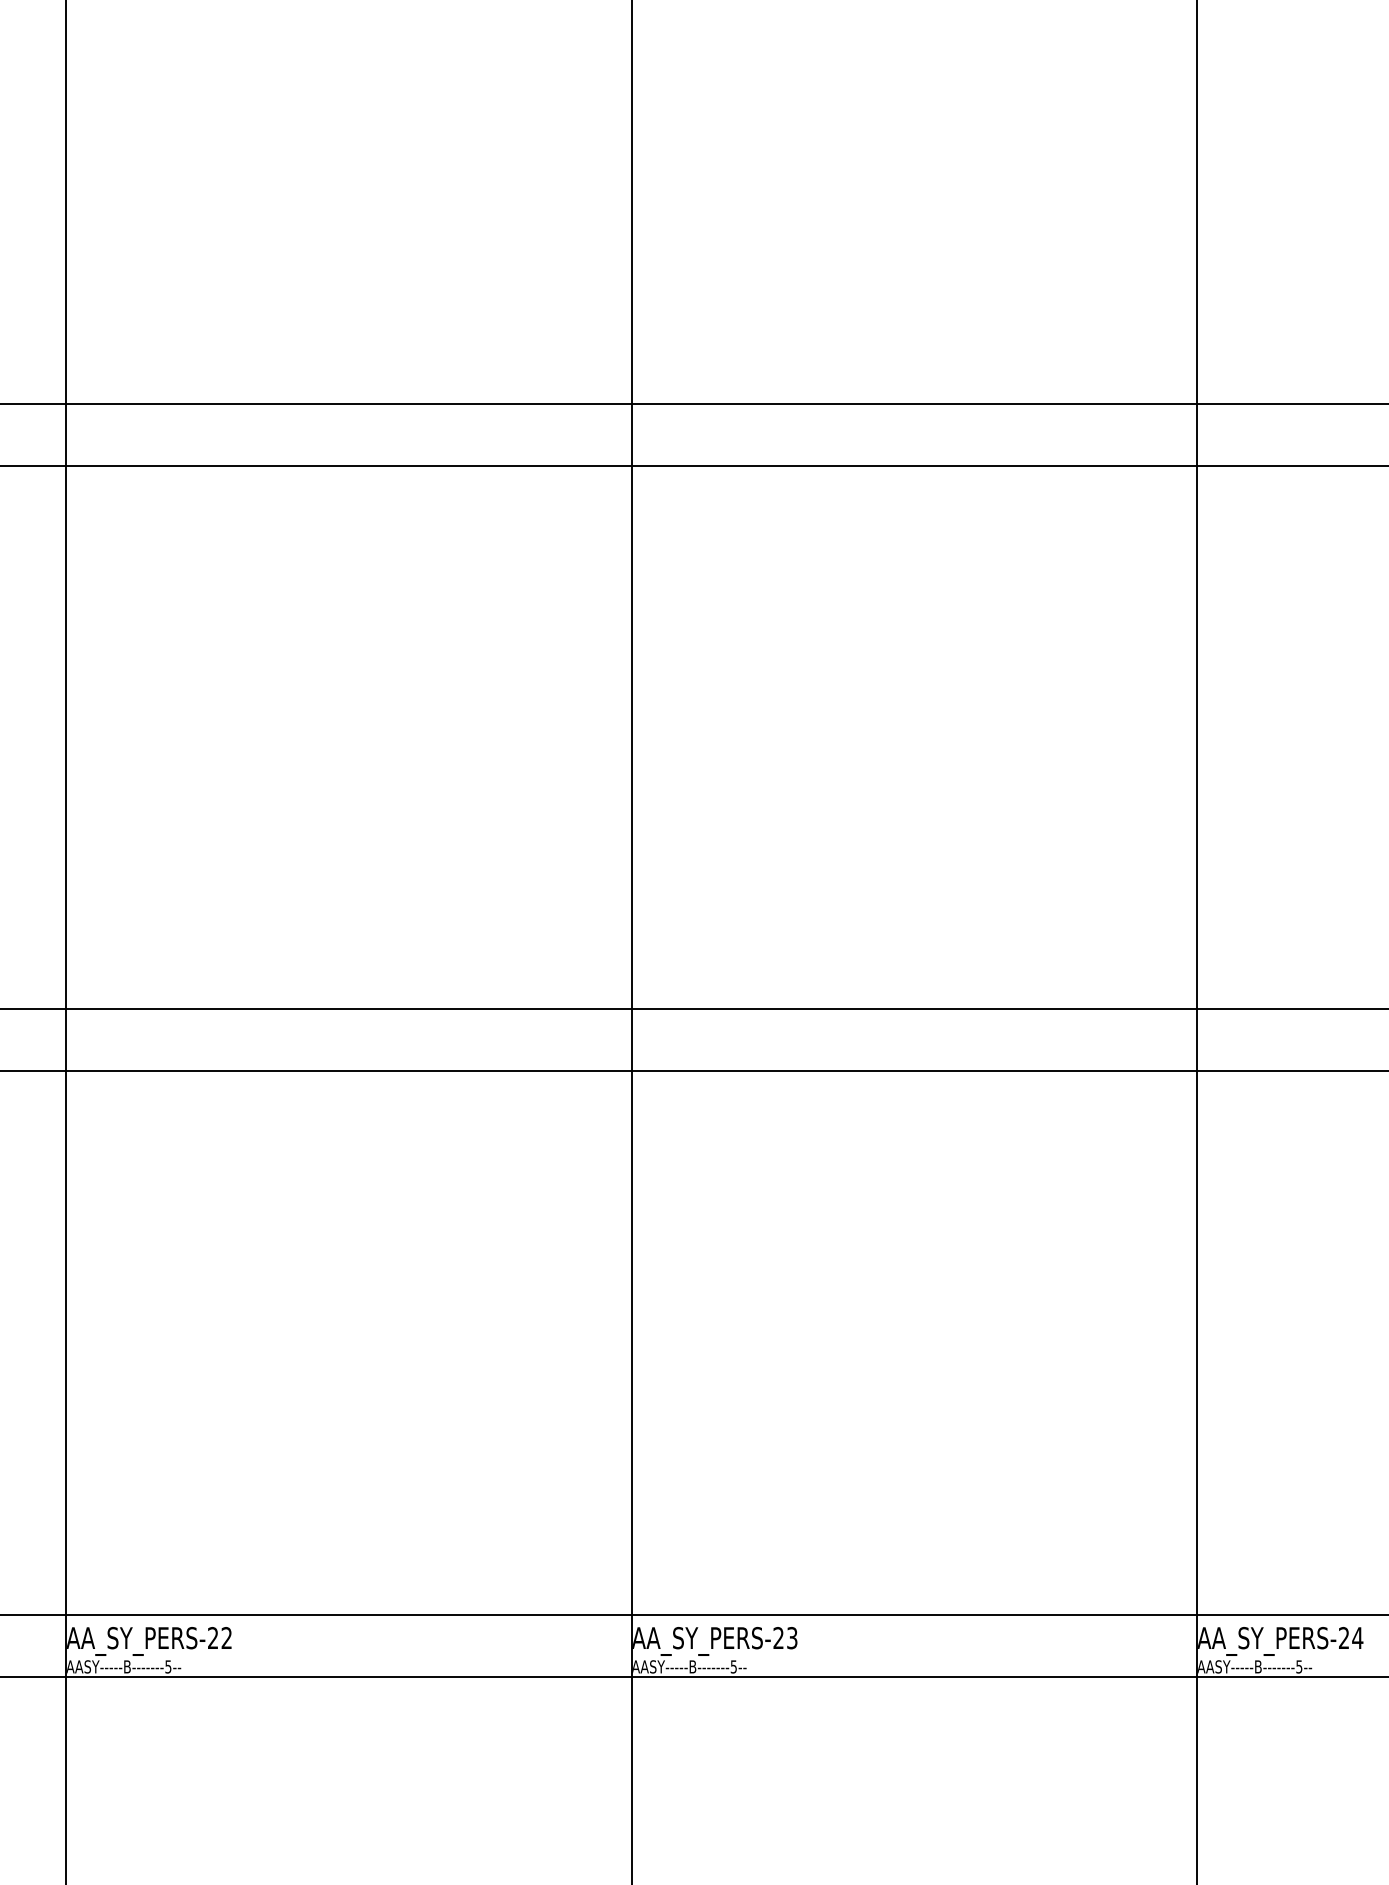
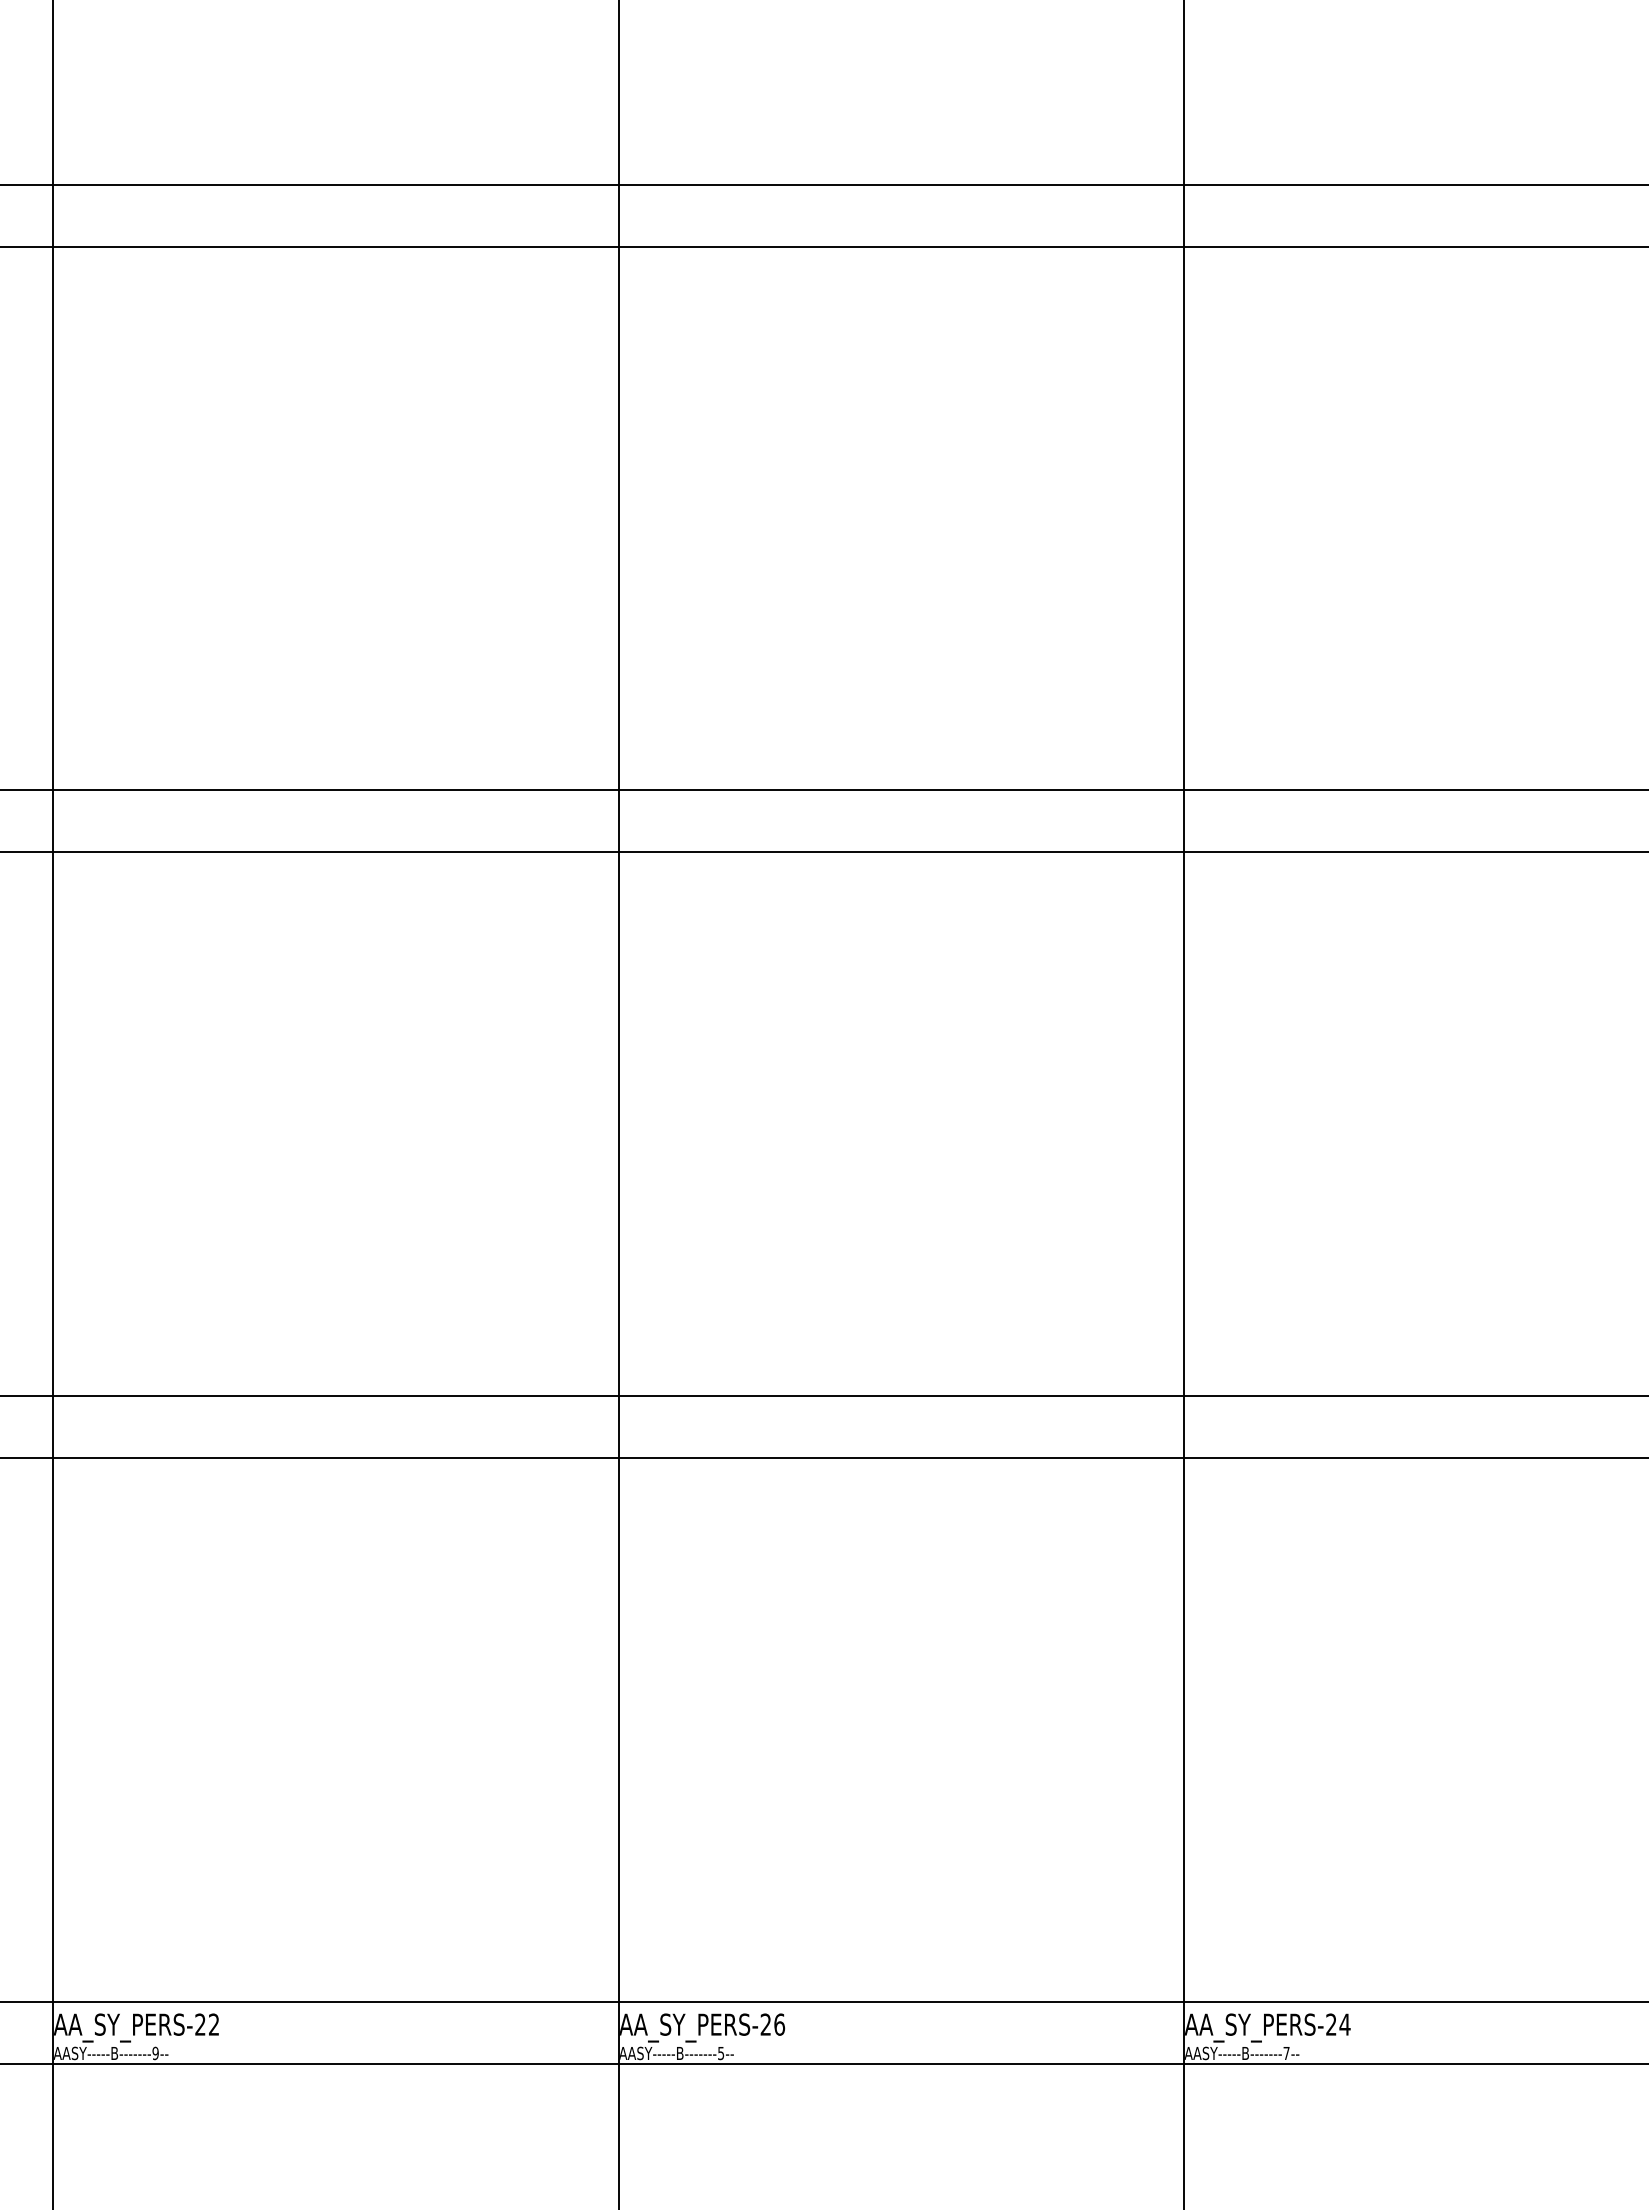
text: (792, 1637) -> (779, 2024), AA_SY_PERS-23 -> AA_SY_PERS-26
text: (168, 1665) -> (155, 2052), AASY-----B-------5-- -> AASY-----B-------9--
text: (1299, 1666) -> (1286, 2053), AASY-----B-------5-- -> AASY-----B-------7--

